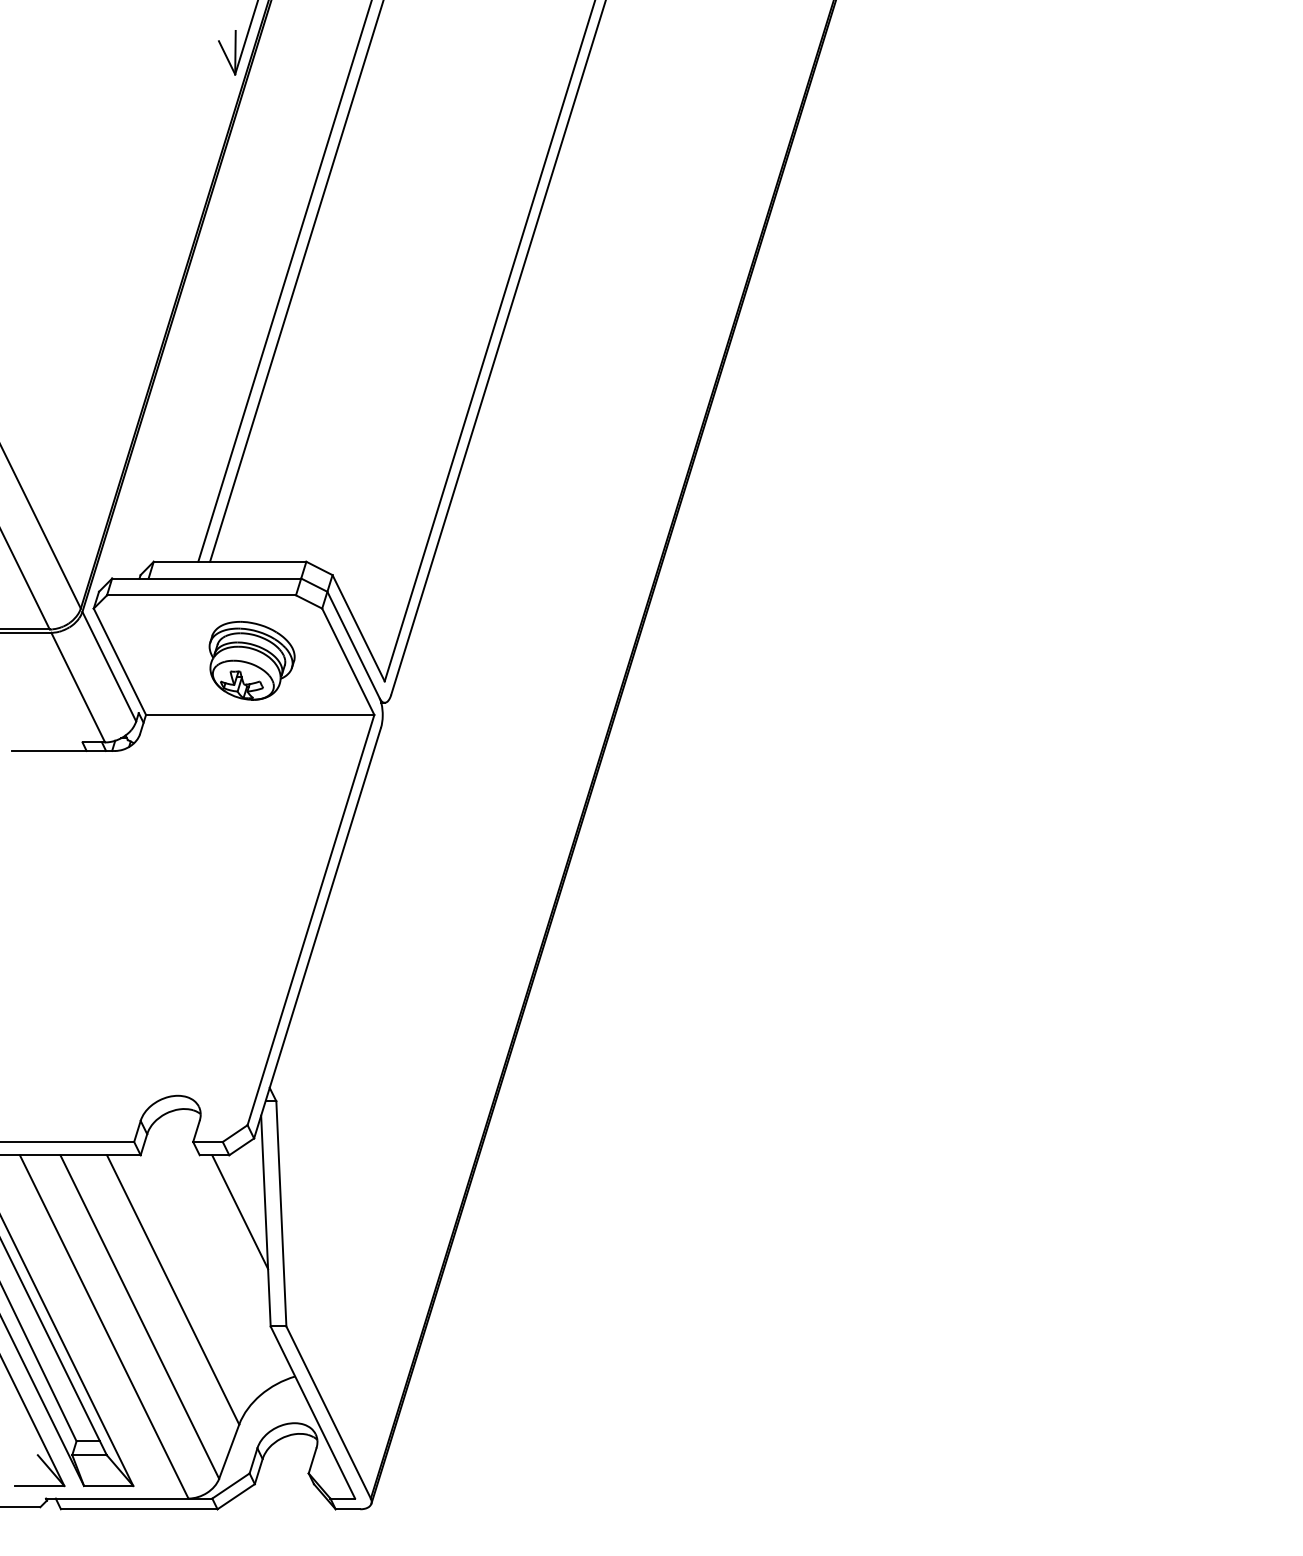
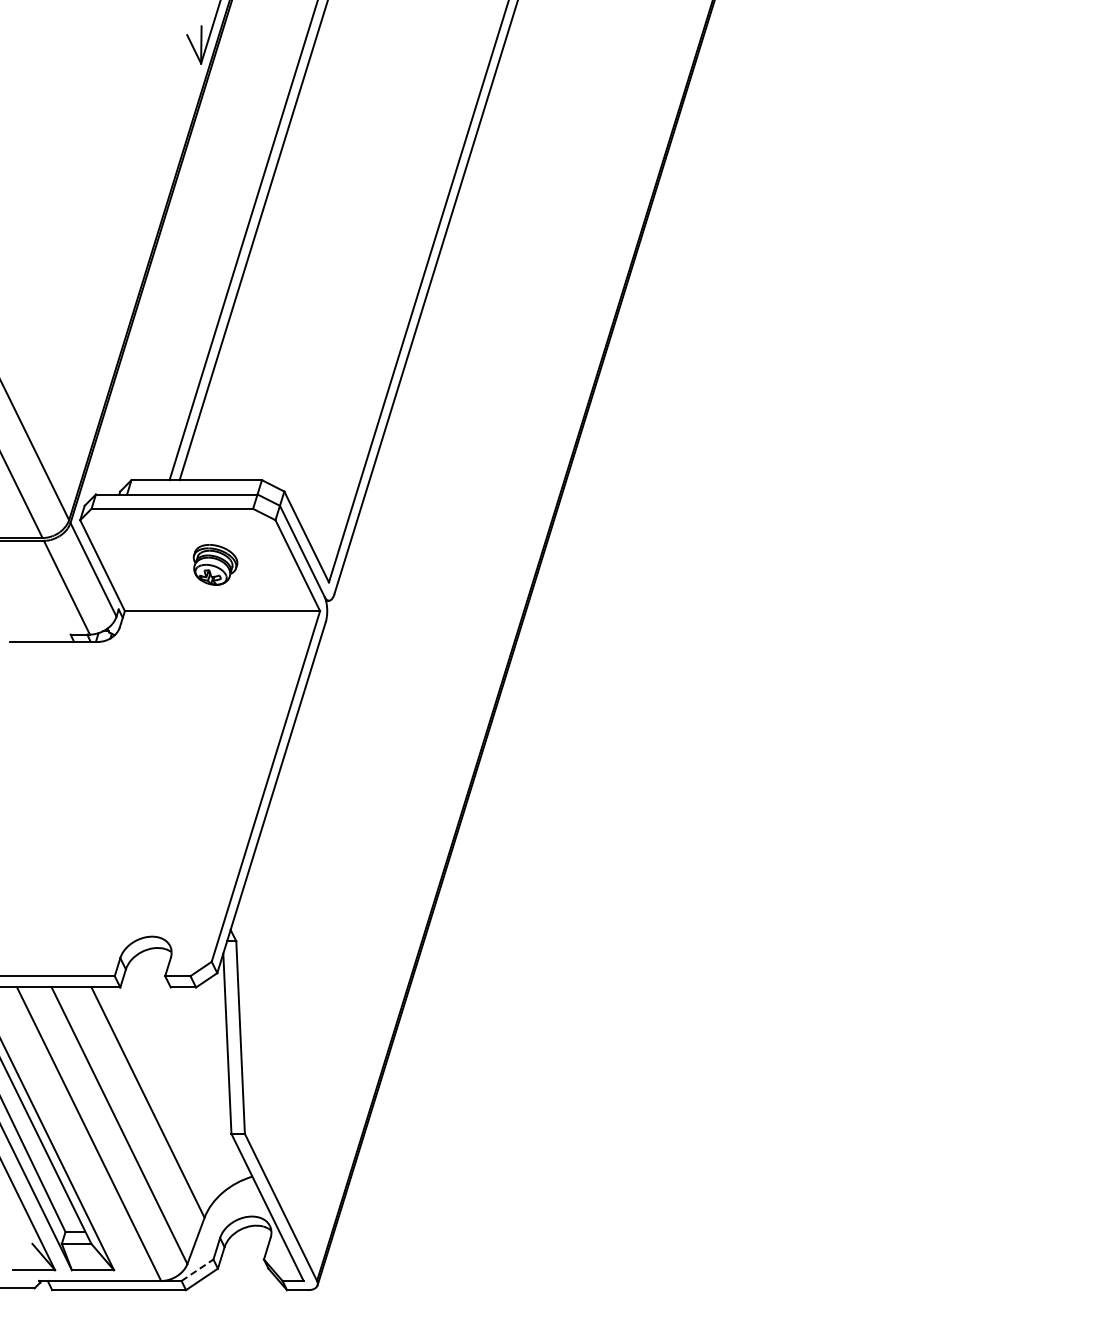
part: (252, 660) -> (215, 564), size x0.6
line: (240, 1211) -> (205, 1035), removed
line: (230, 1485) -> (197, 1269), solid -> dashed

